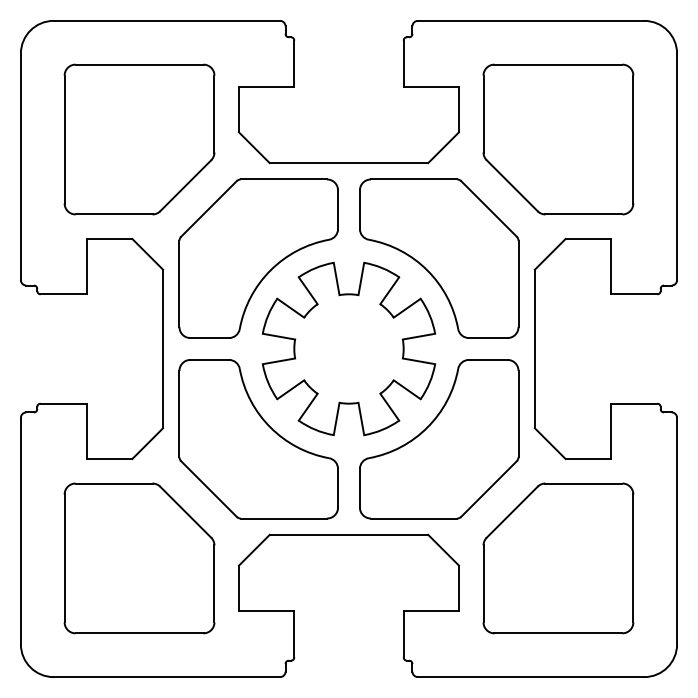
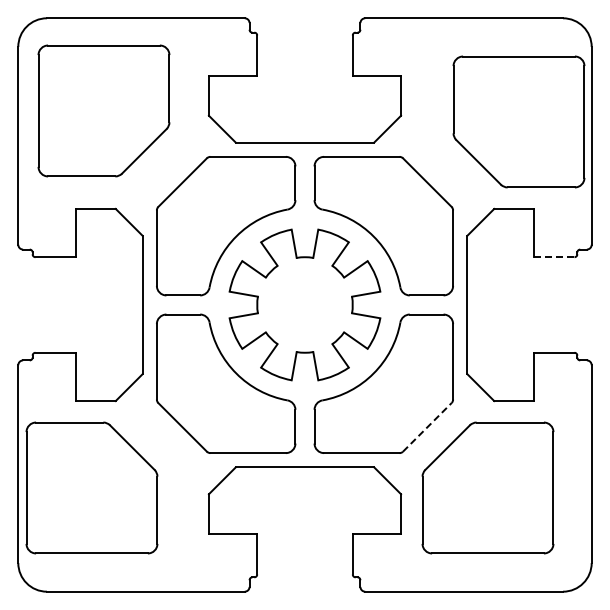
part: (139, 139) -> (103, 110), moved
part: (557, 139) -> (518, 121), moved
line: (634, 294) -> (554, 257), solid -> dashed
line: (489, 489) -> (427, 427), solid -> dashed
part: (139, 557) -> (91, 487), moved

